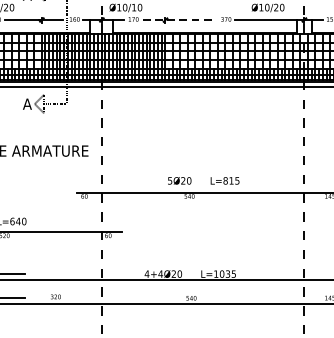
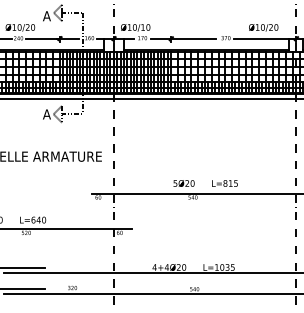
line: (179, 19) -> (183, 38), dashed -> solid

